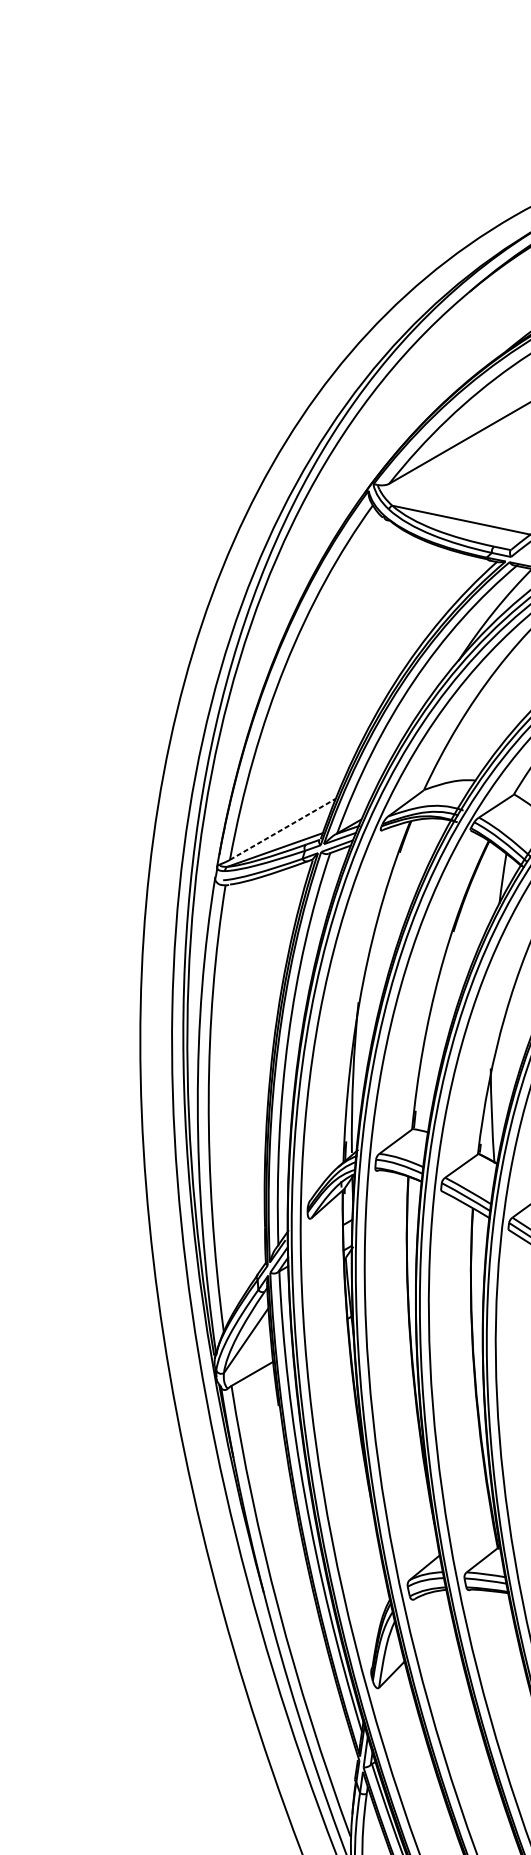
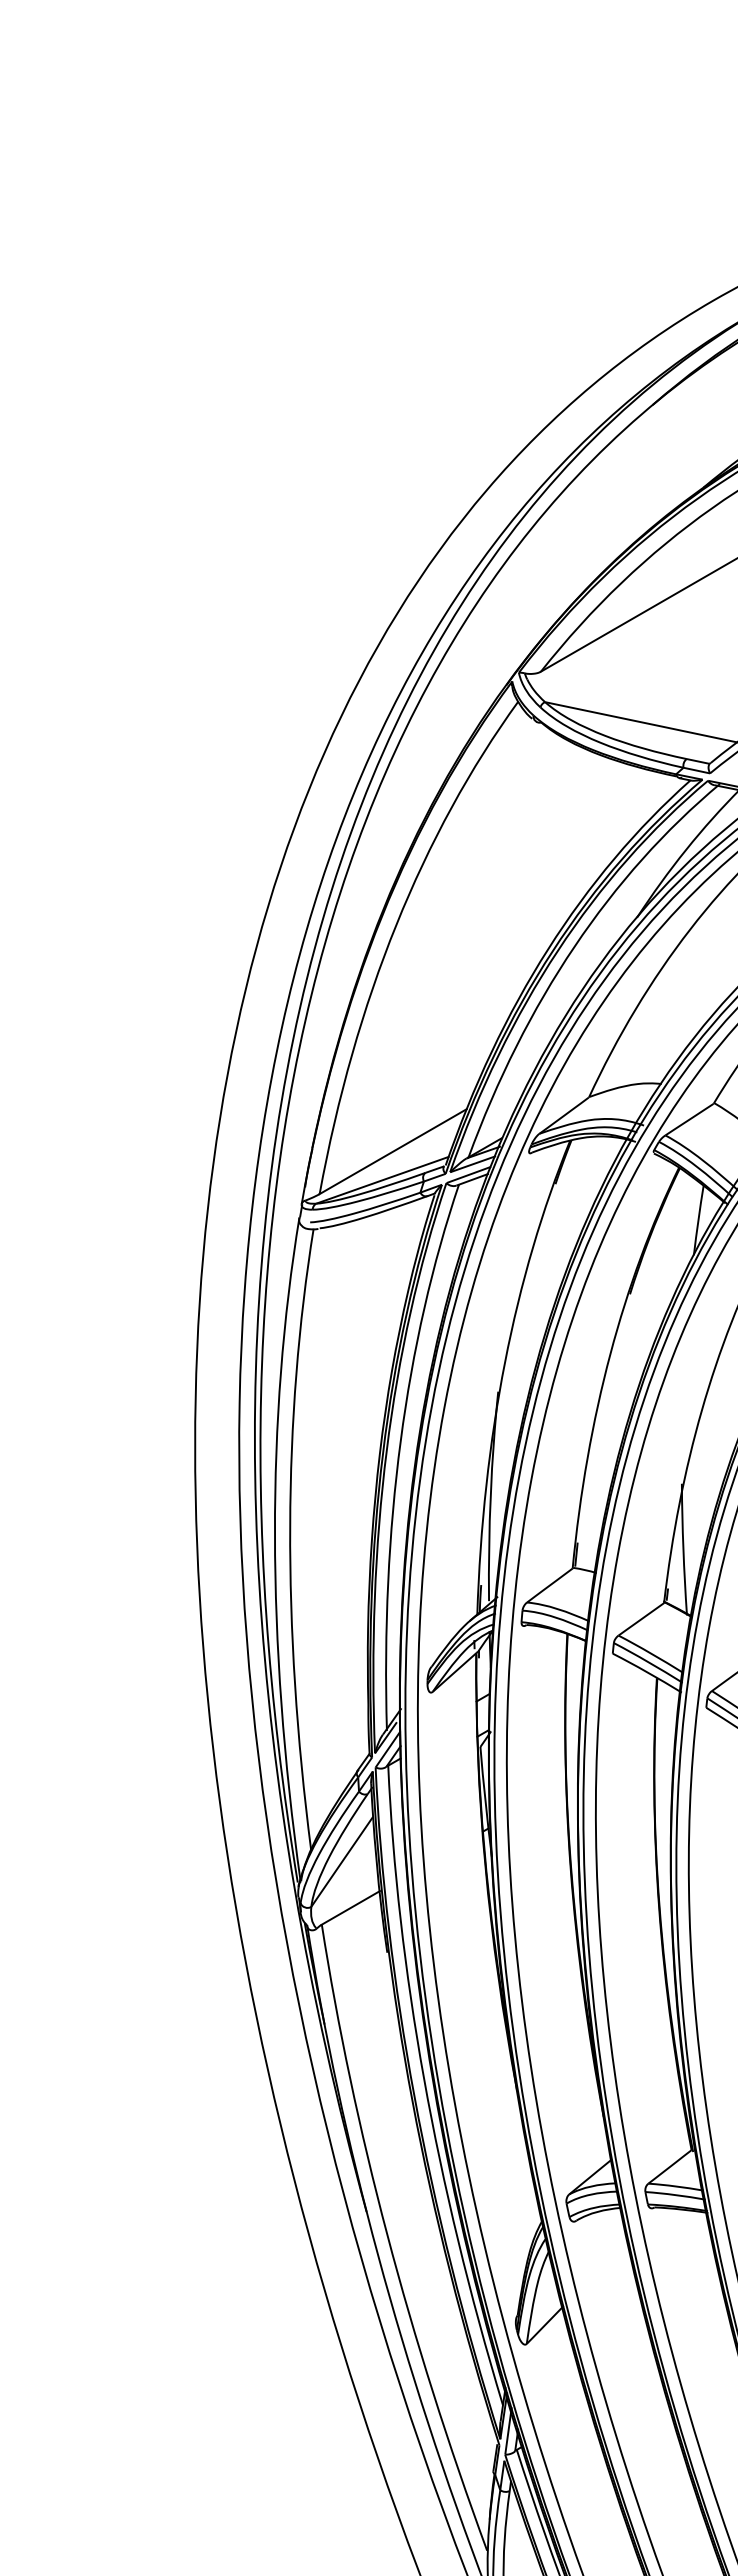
line: (283, 829) -> (393, 1151), dashed -> solid

